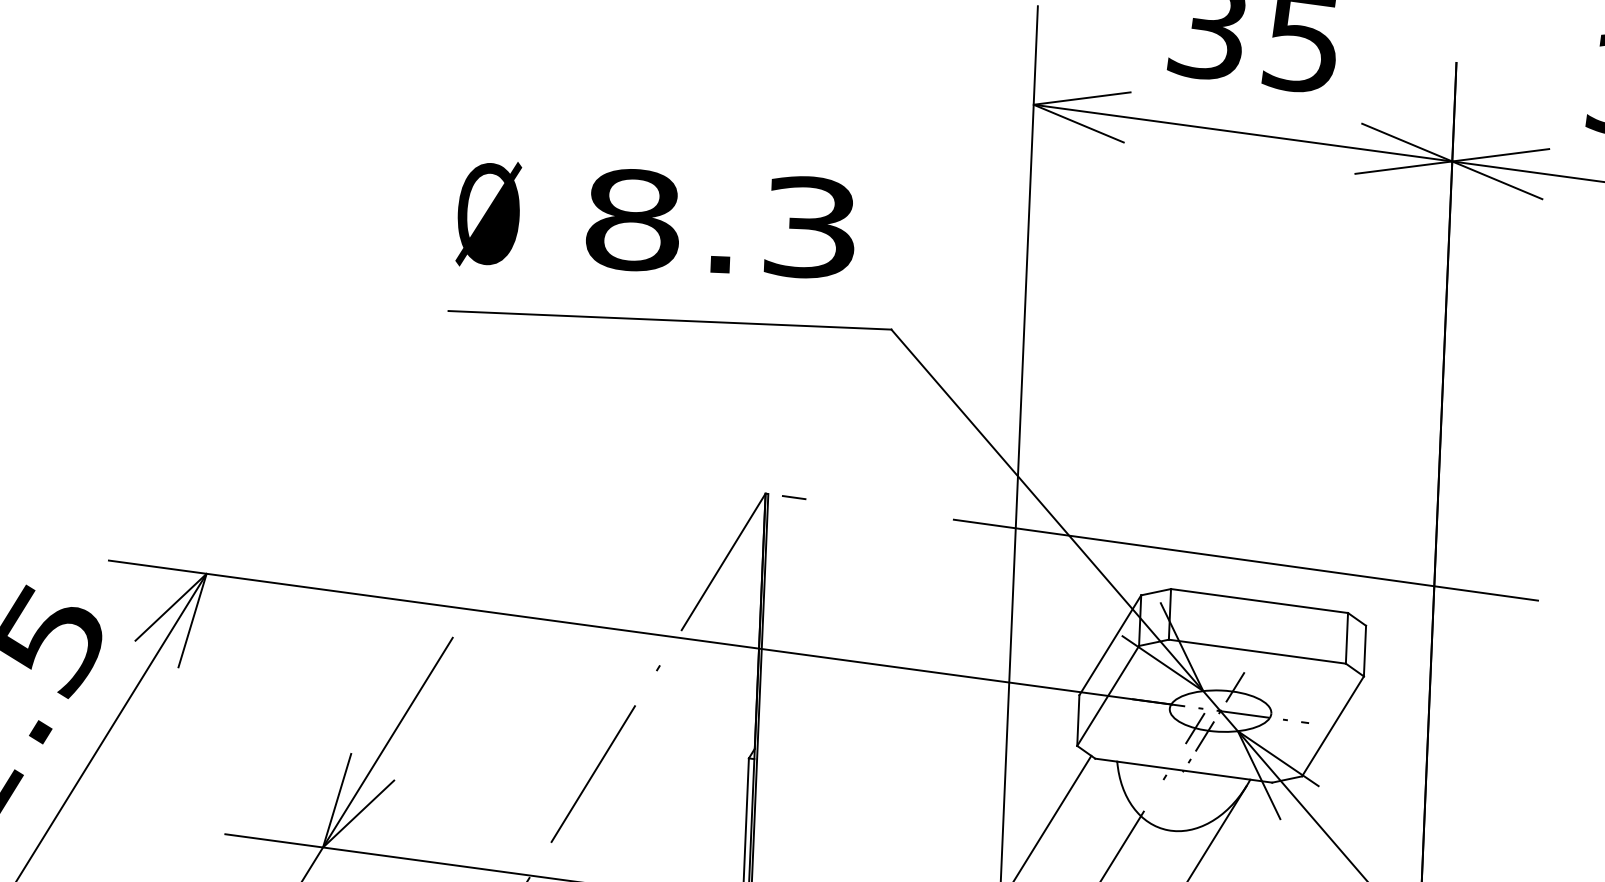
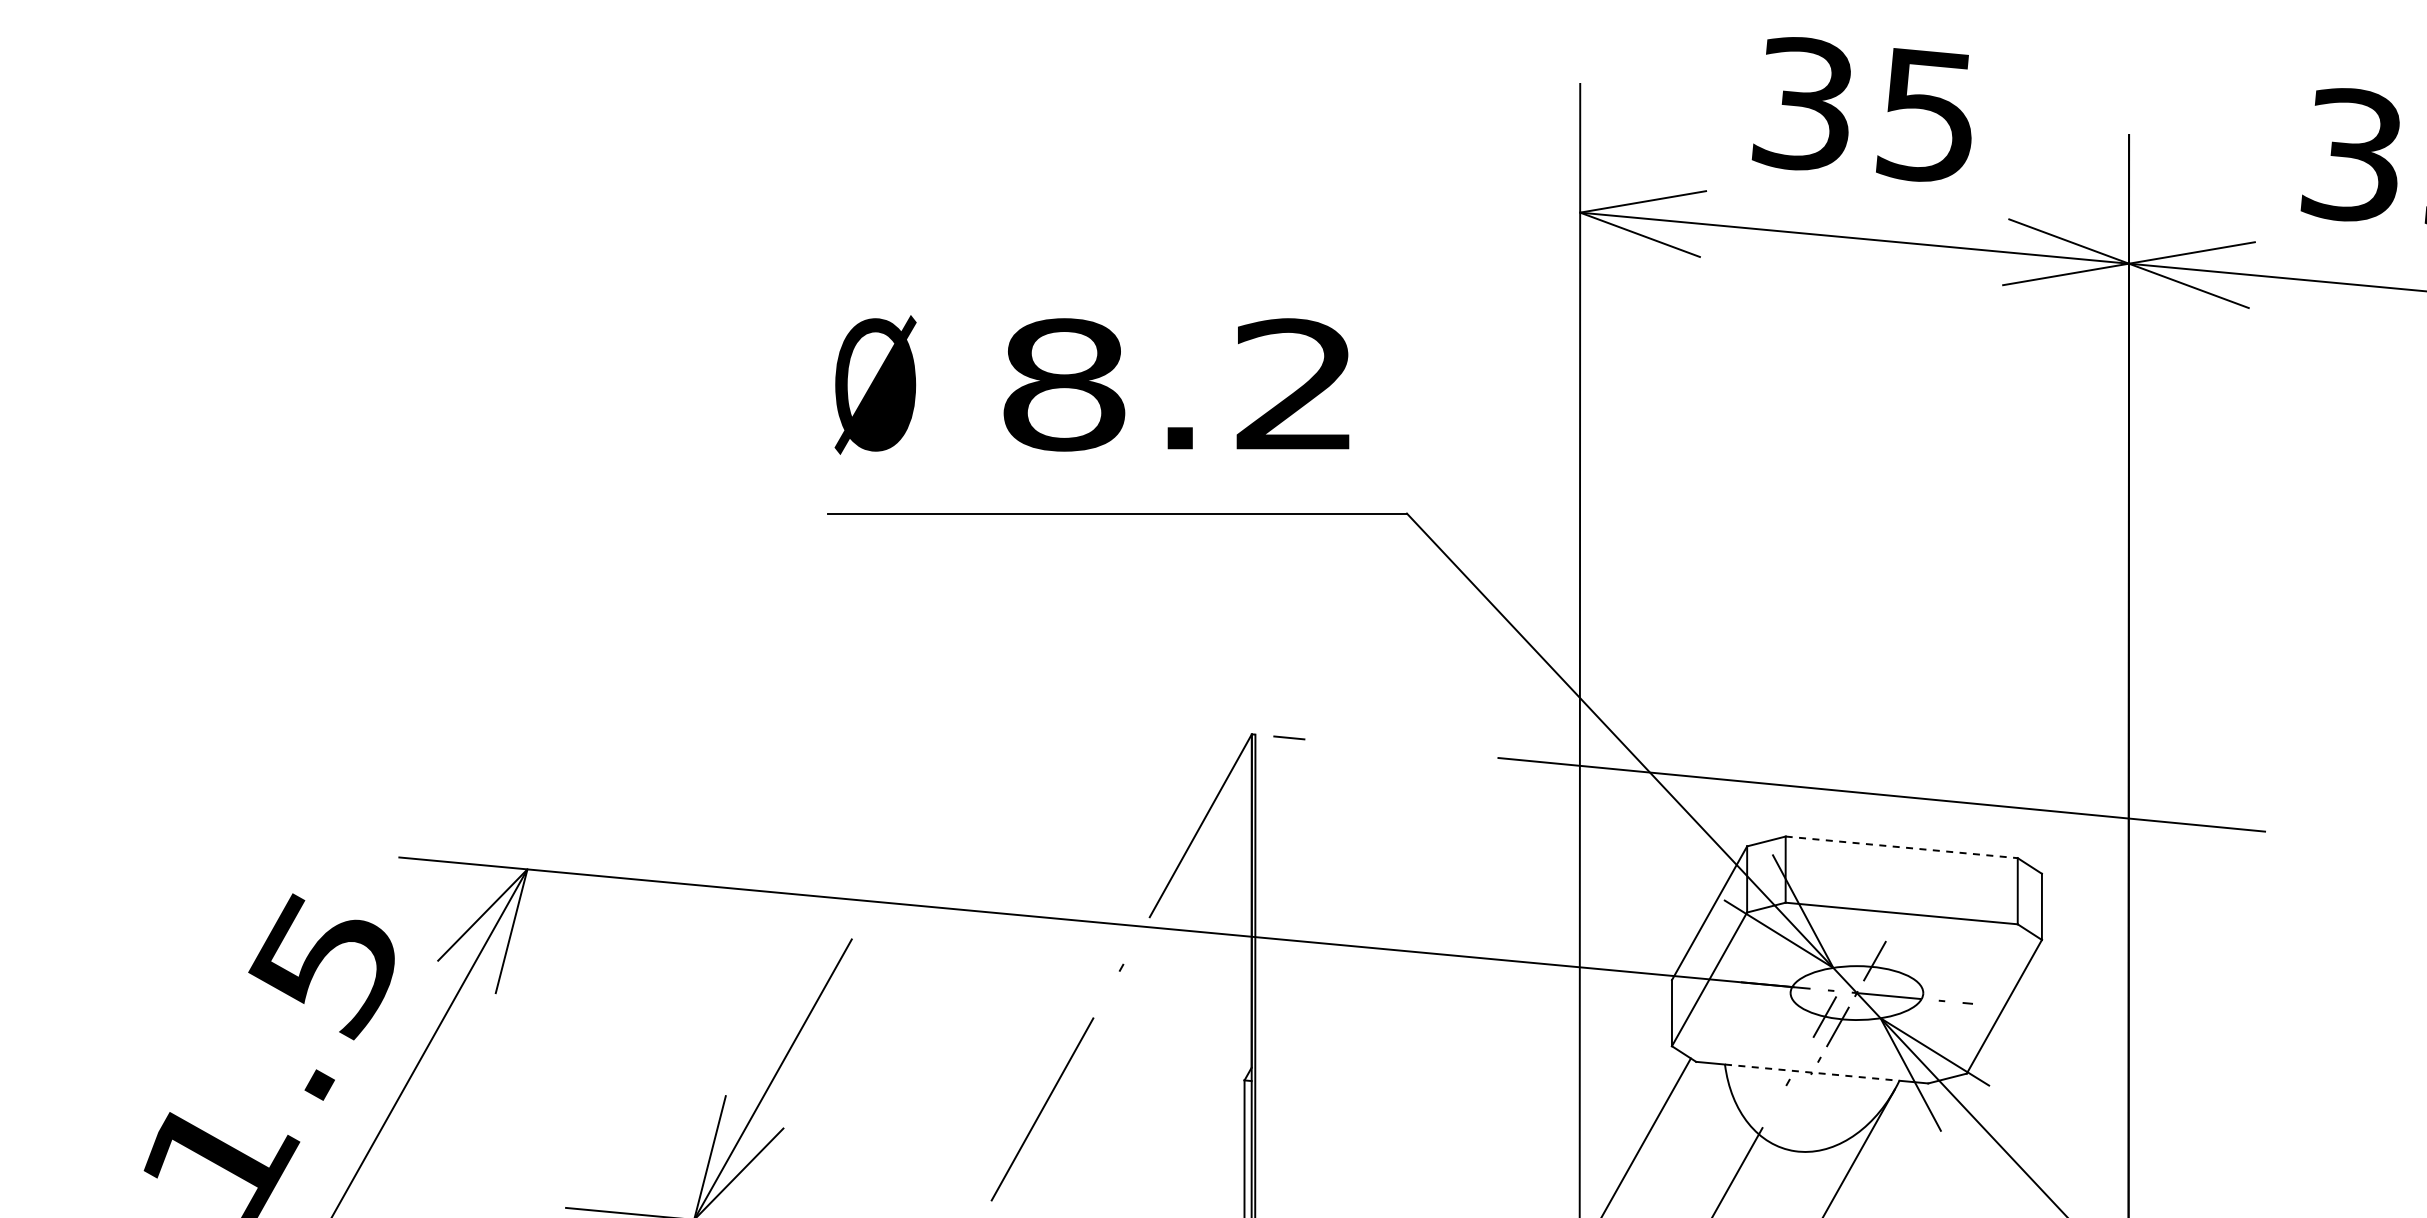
text: (810, 227) -> (1295, 384), 8.3 -> 8.2
line: (1259, 601) -> (1901, 847), solid -> dashed
line: (1184, 770) -> (1812, 1072), solid -> dashed

